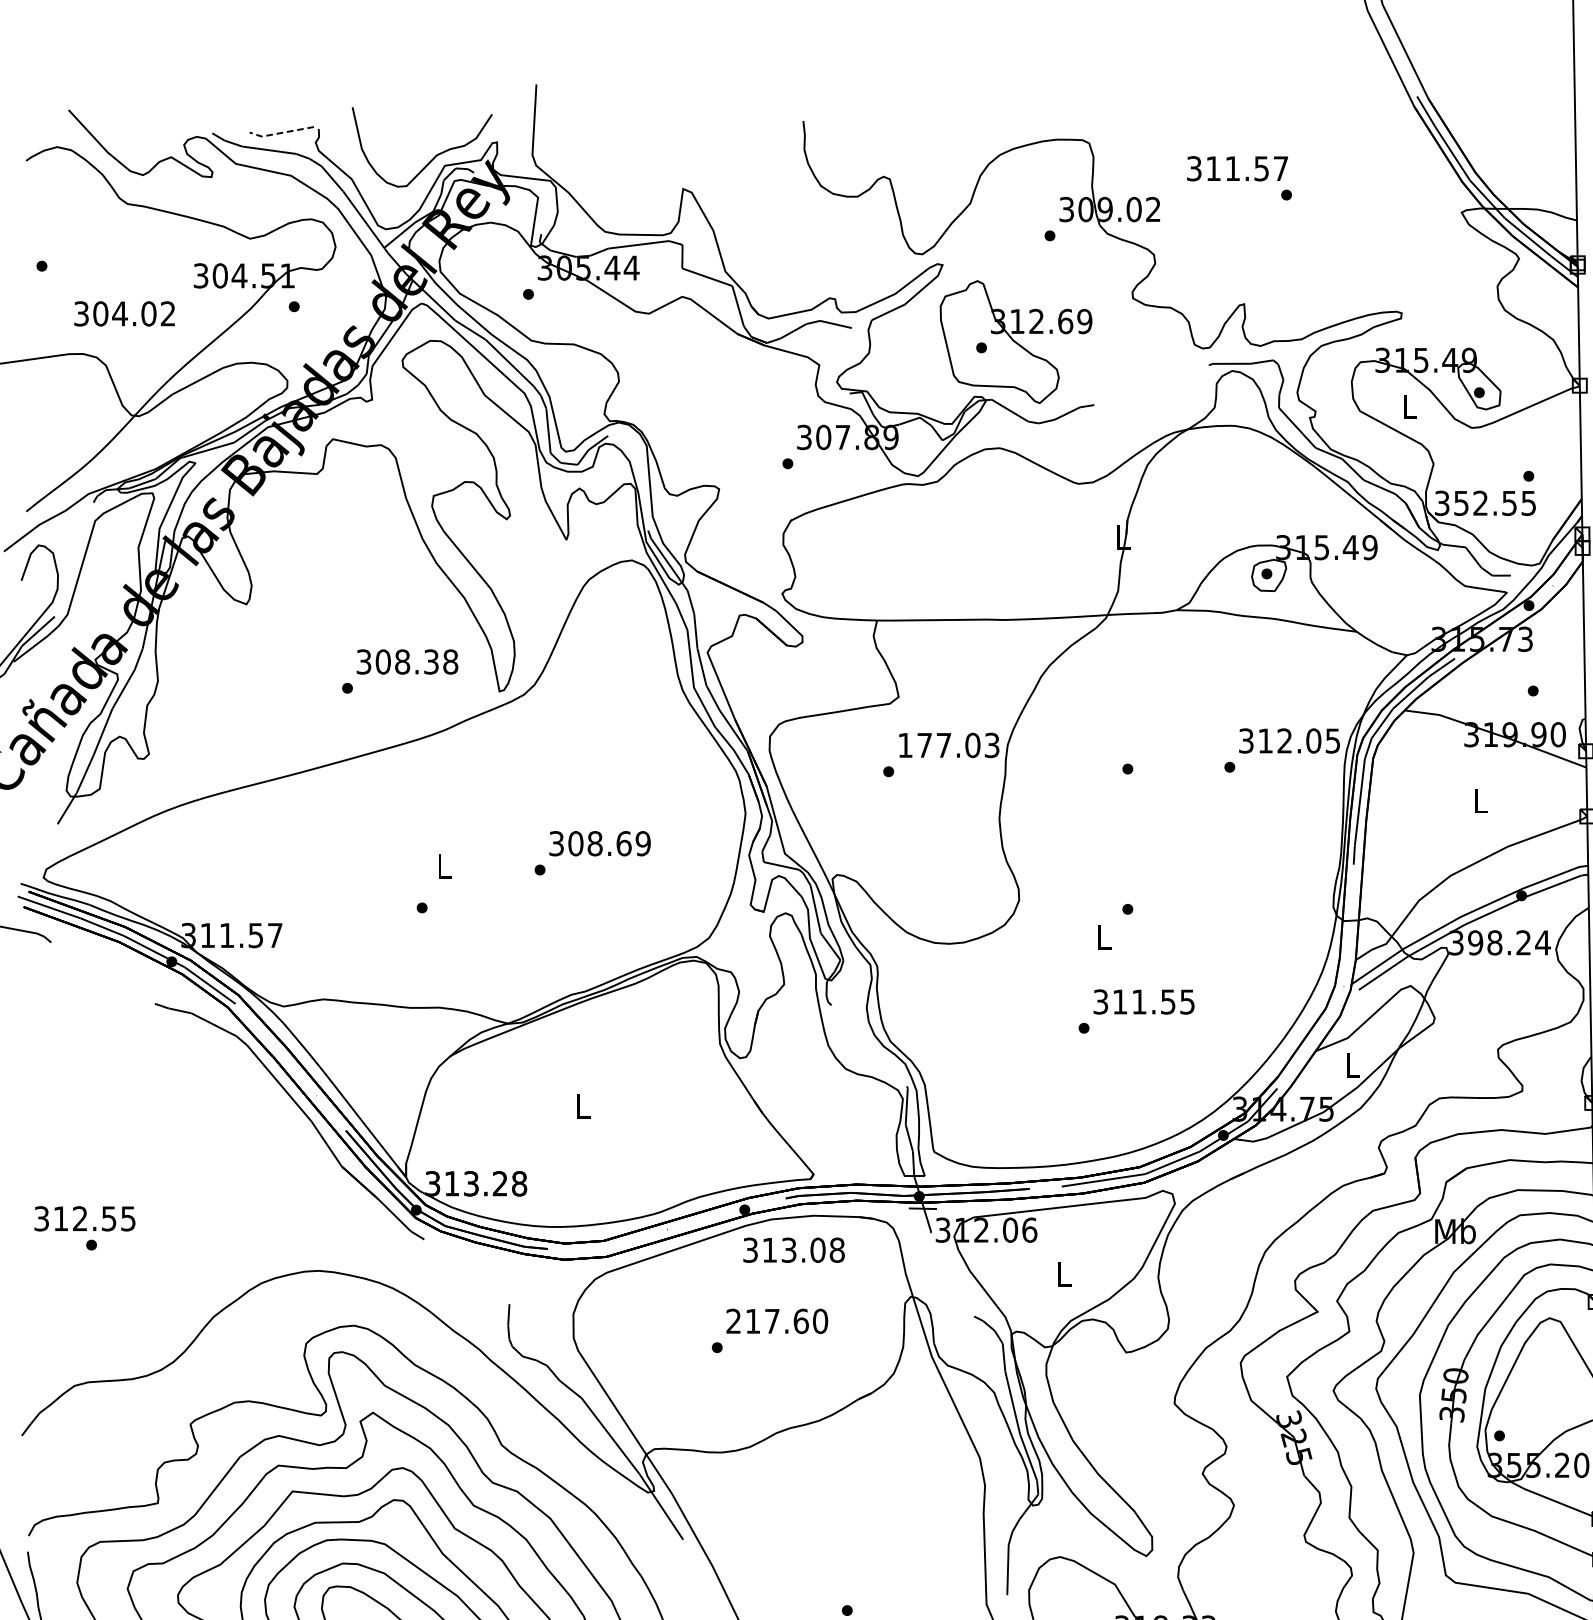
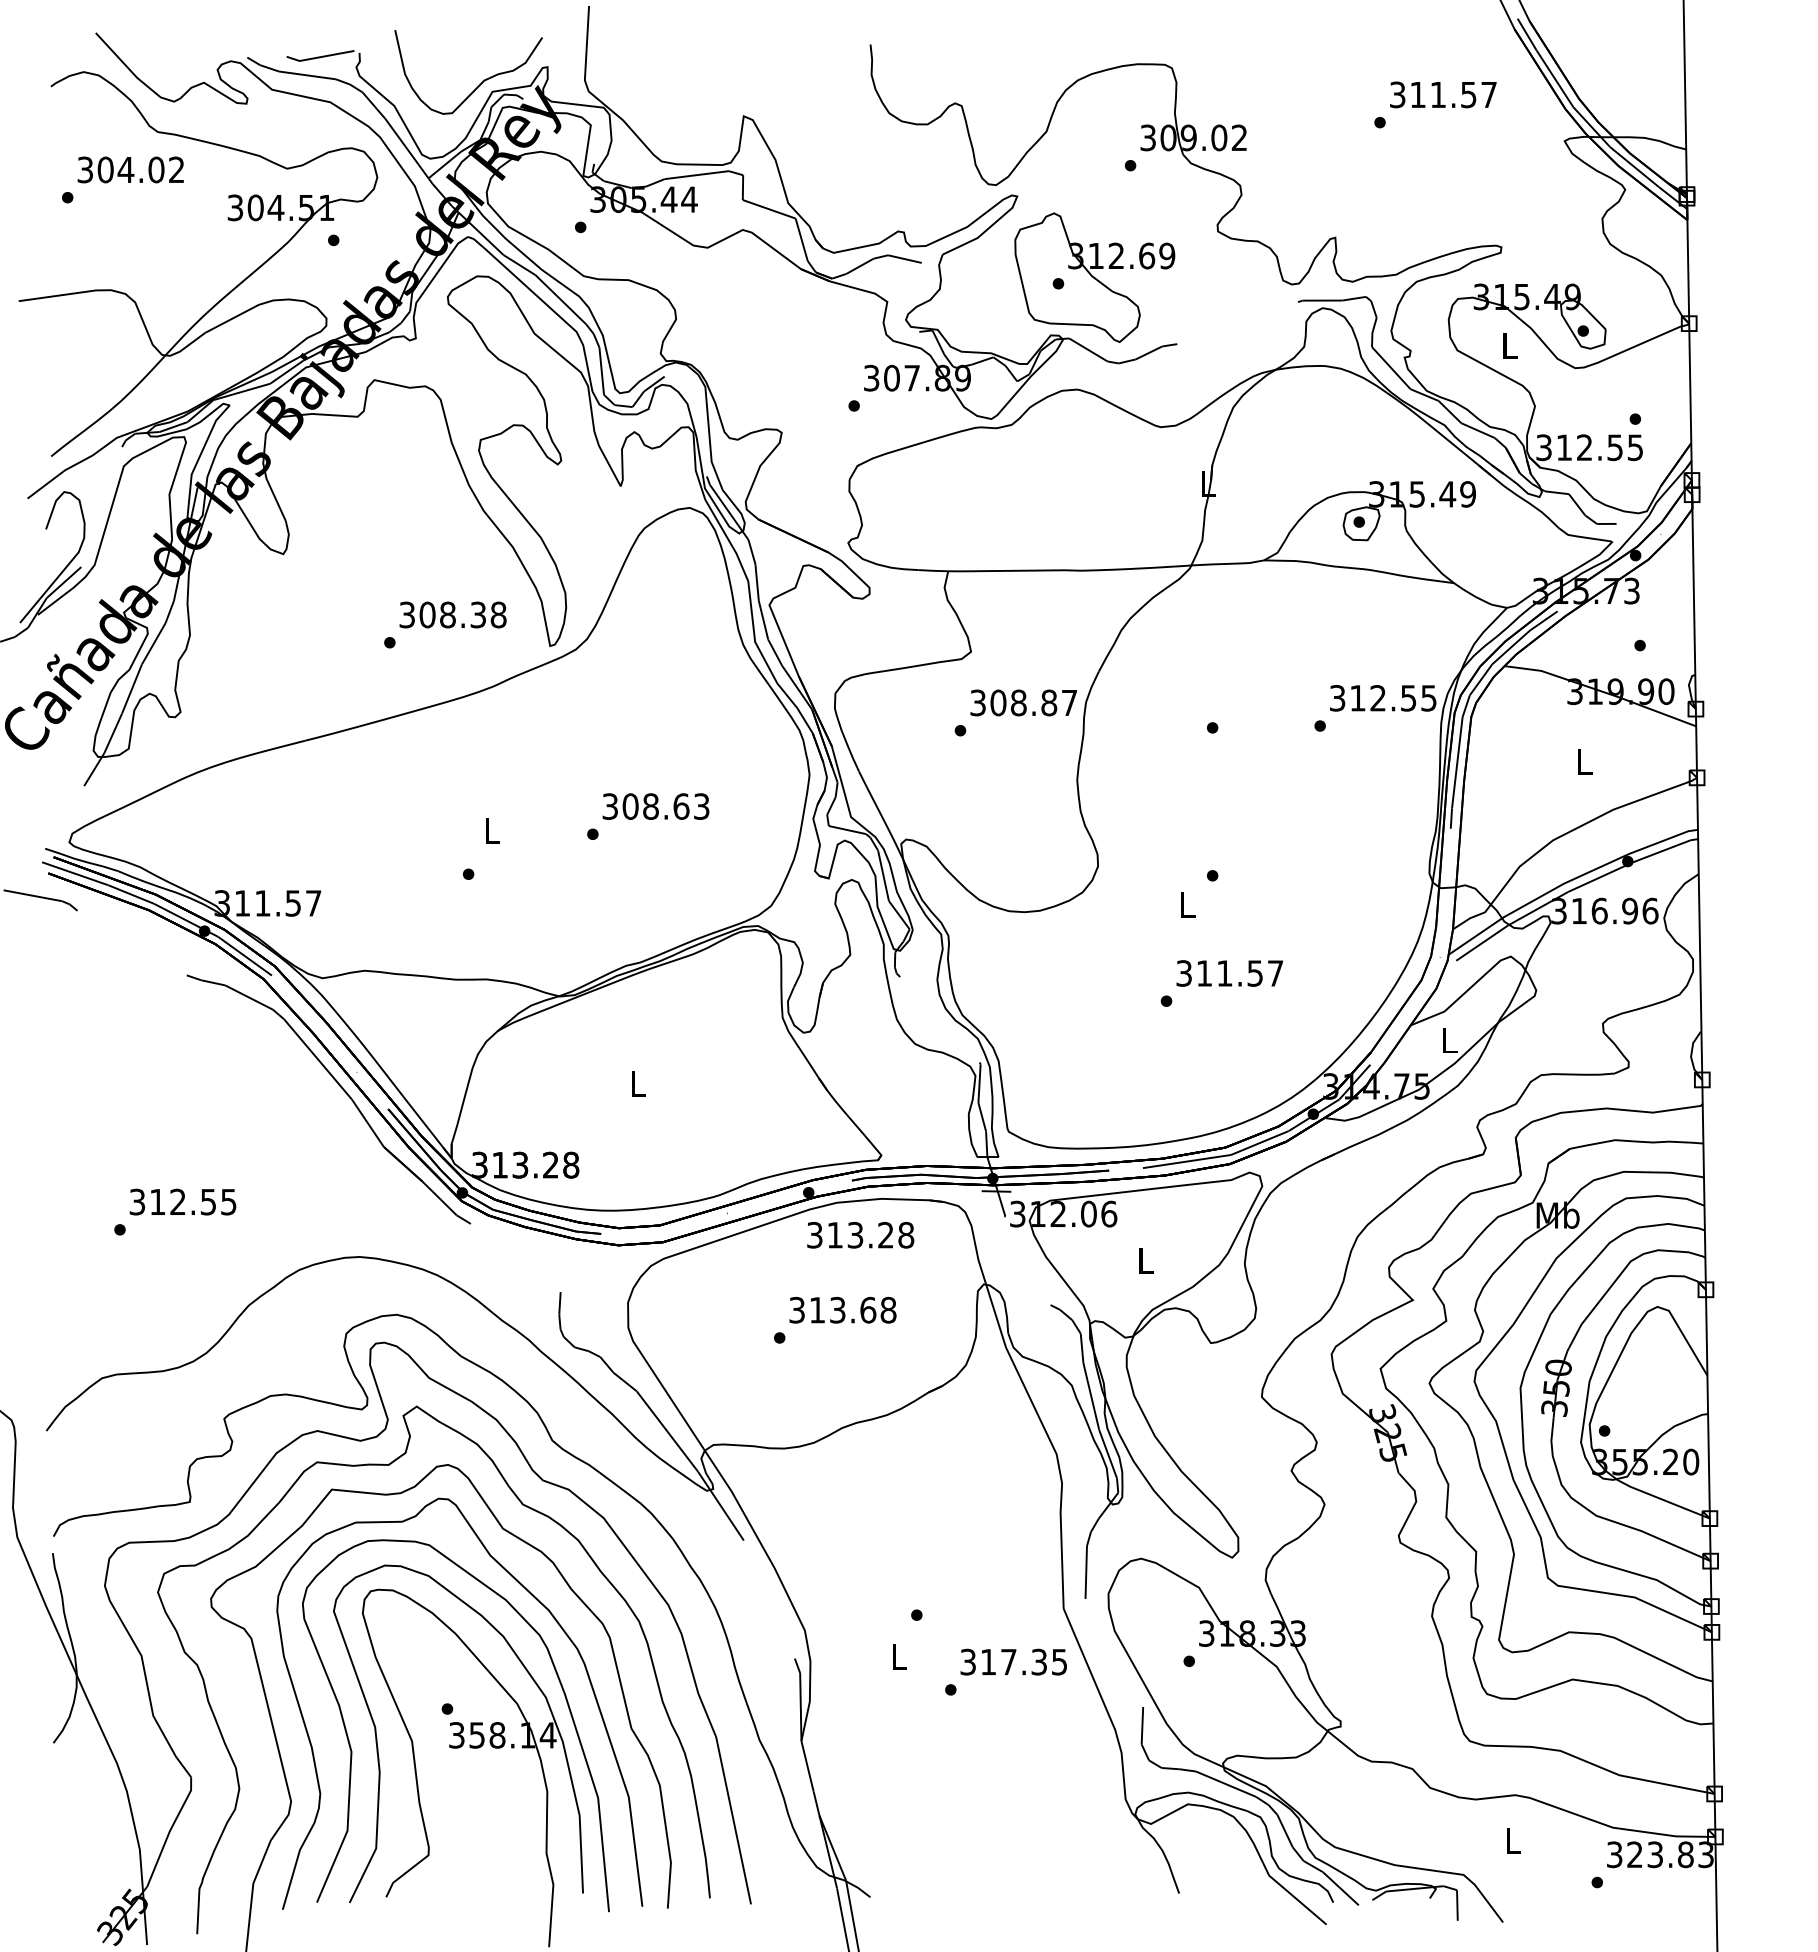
line: (280, 133) -> (319, 57), dashed -> solid
text: (1237, 168) -> (1443, 94), moved
text: (124, 313) -> (130, 169), moved
text: (1460, 503) -> (1563, 447), 352.55 -> 312.55
text: (1313, 741) -> (1408, 698), 312.05 -> 312.55
text: (948, 744) -> (1023, 702), 177.03 -> 308.87
text: (643, 843) -> (701, 806), 308.69 -> 308.63
text: (1508, 942) -> (1614, 910), 398.24 -> 316.96
text: (1187, 1002) -> (1275, 973), 311.55 -> 311.57
text: (84, 1218) -> (182, 1201), moved
text: (817, 1250) -> (885, 1235), 313.08 -> 313.28
text: (776, 1320) -> (842, 1309), 217.60 -> 313.68

